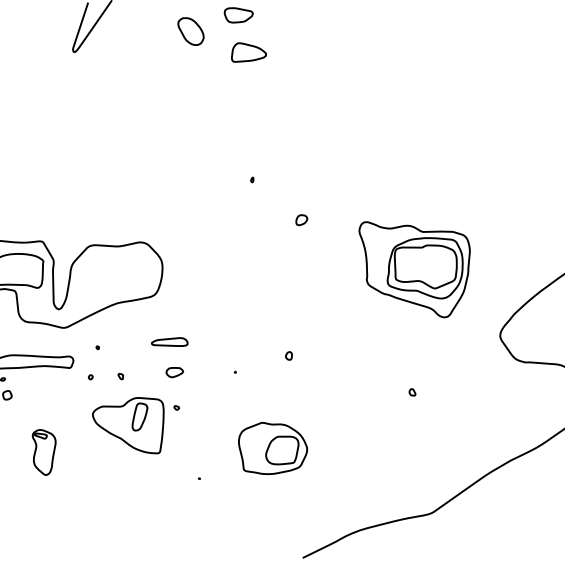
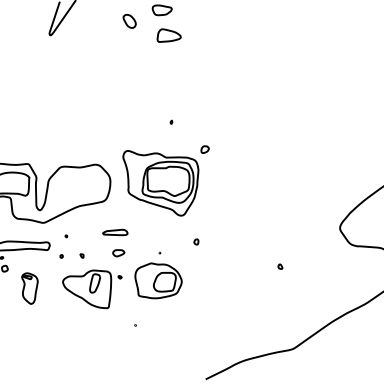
part: (190, 31) -> (129, 21), size x0.71
part: (414, 270) -> (160, 183), moved
part: (272, 447) -> (158, 280), moved
part: (43, 452) -> (29, 288), moved

